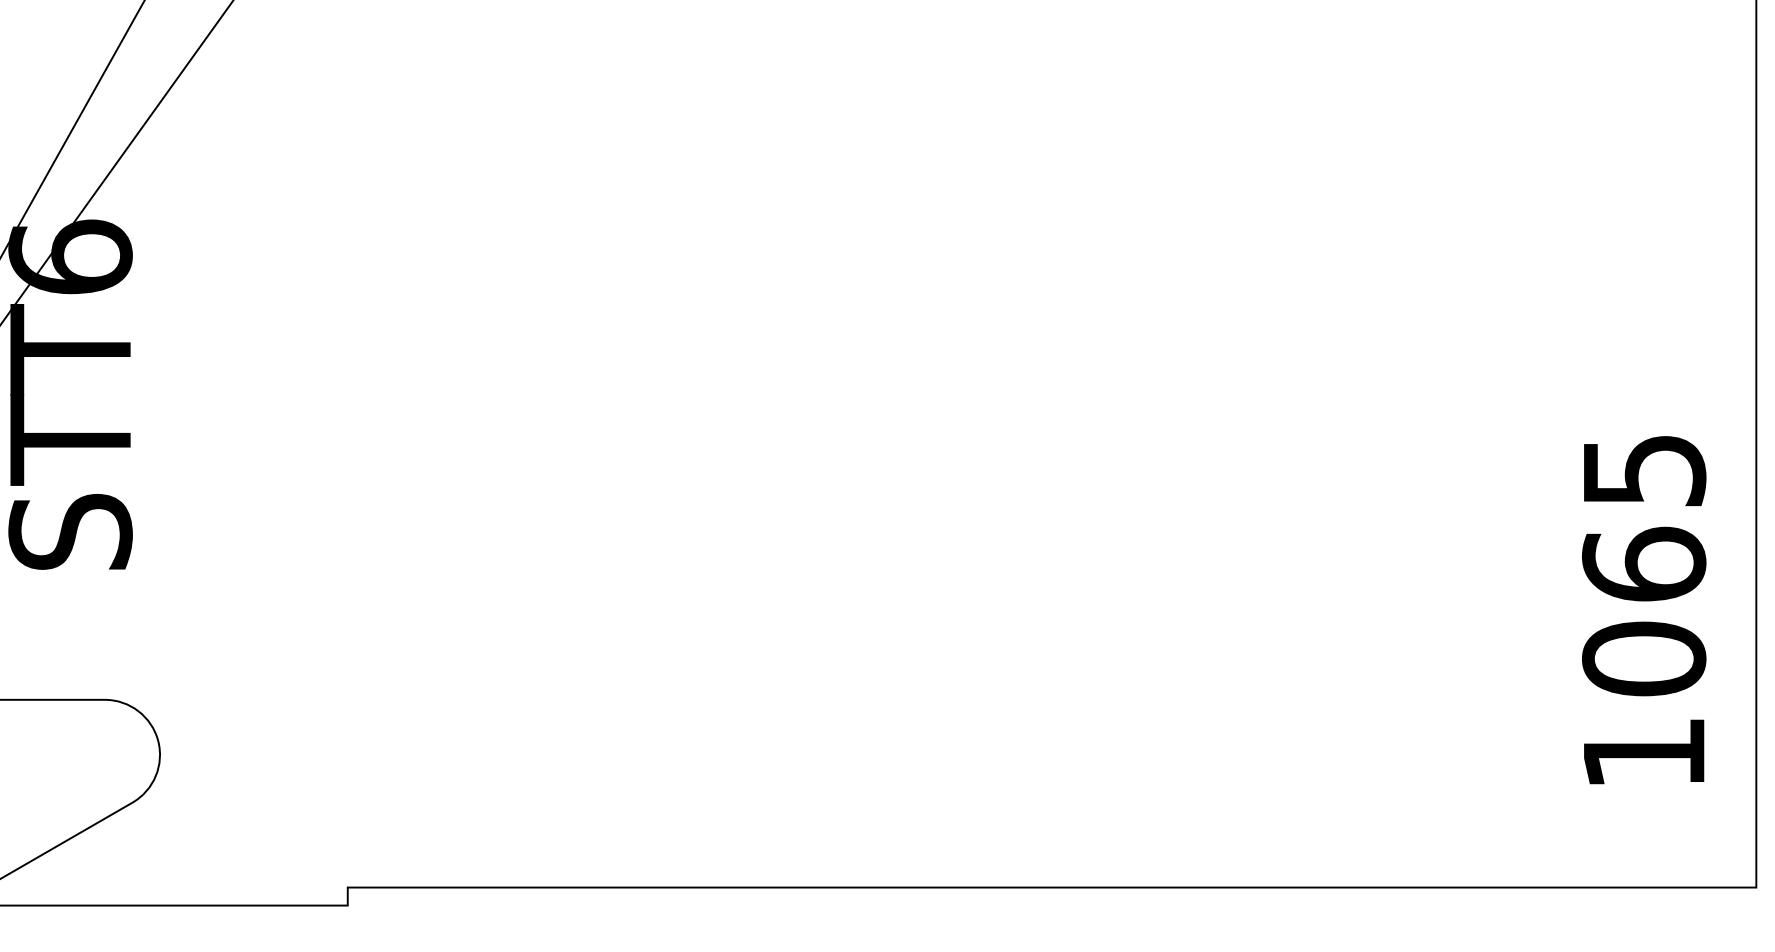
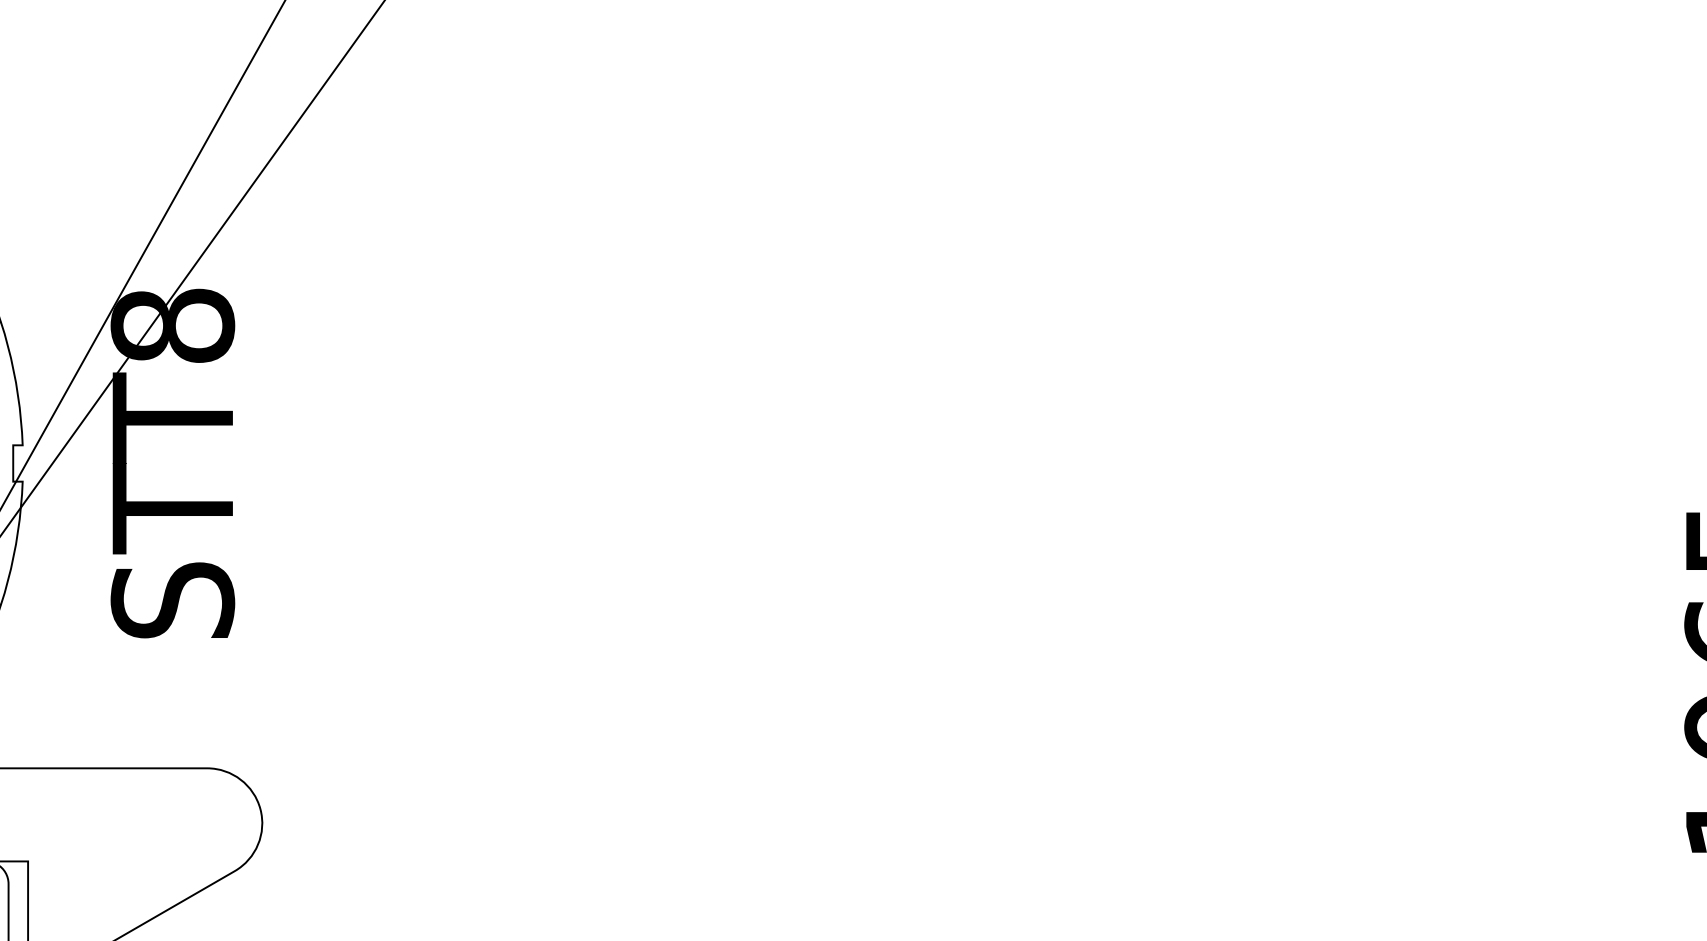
text: (70, 256) -> (172, 324), STT6 -> STT8

